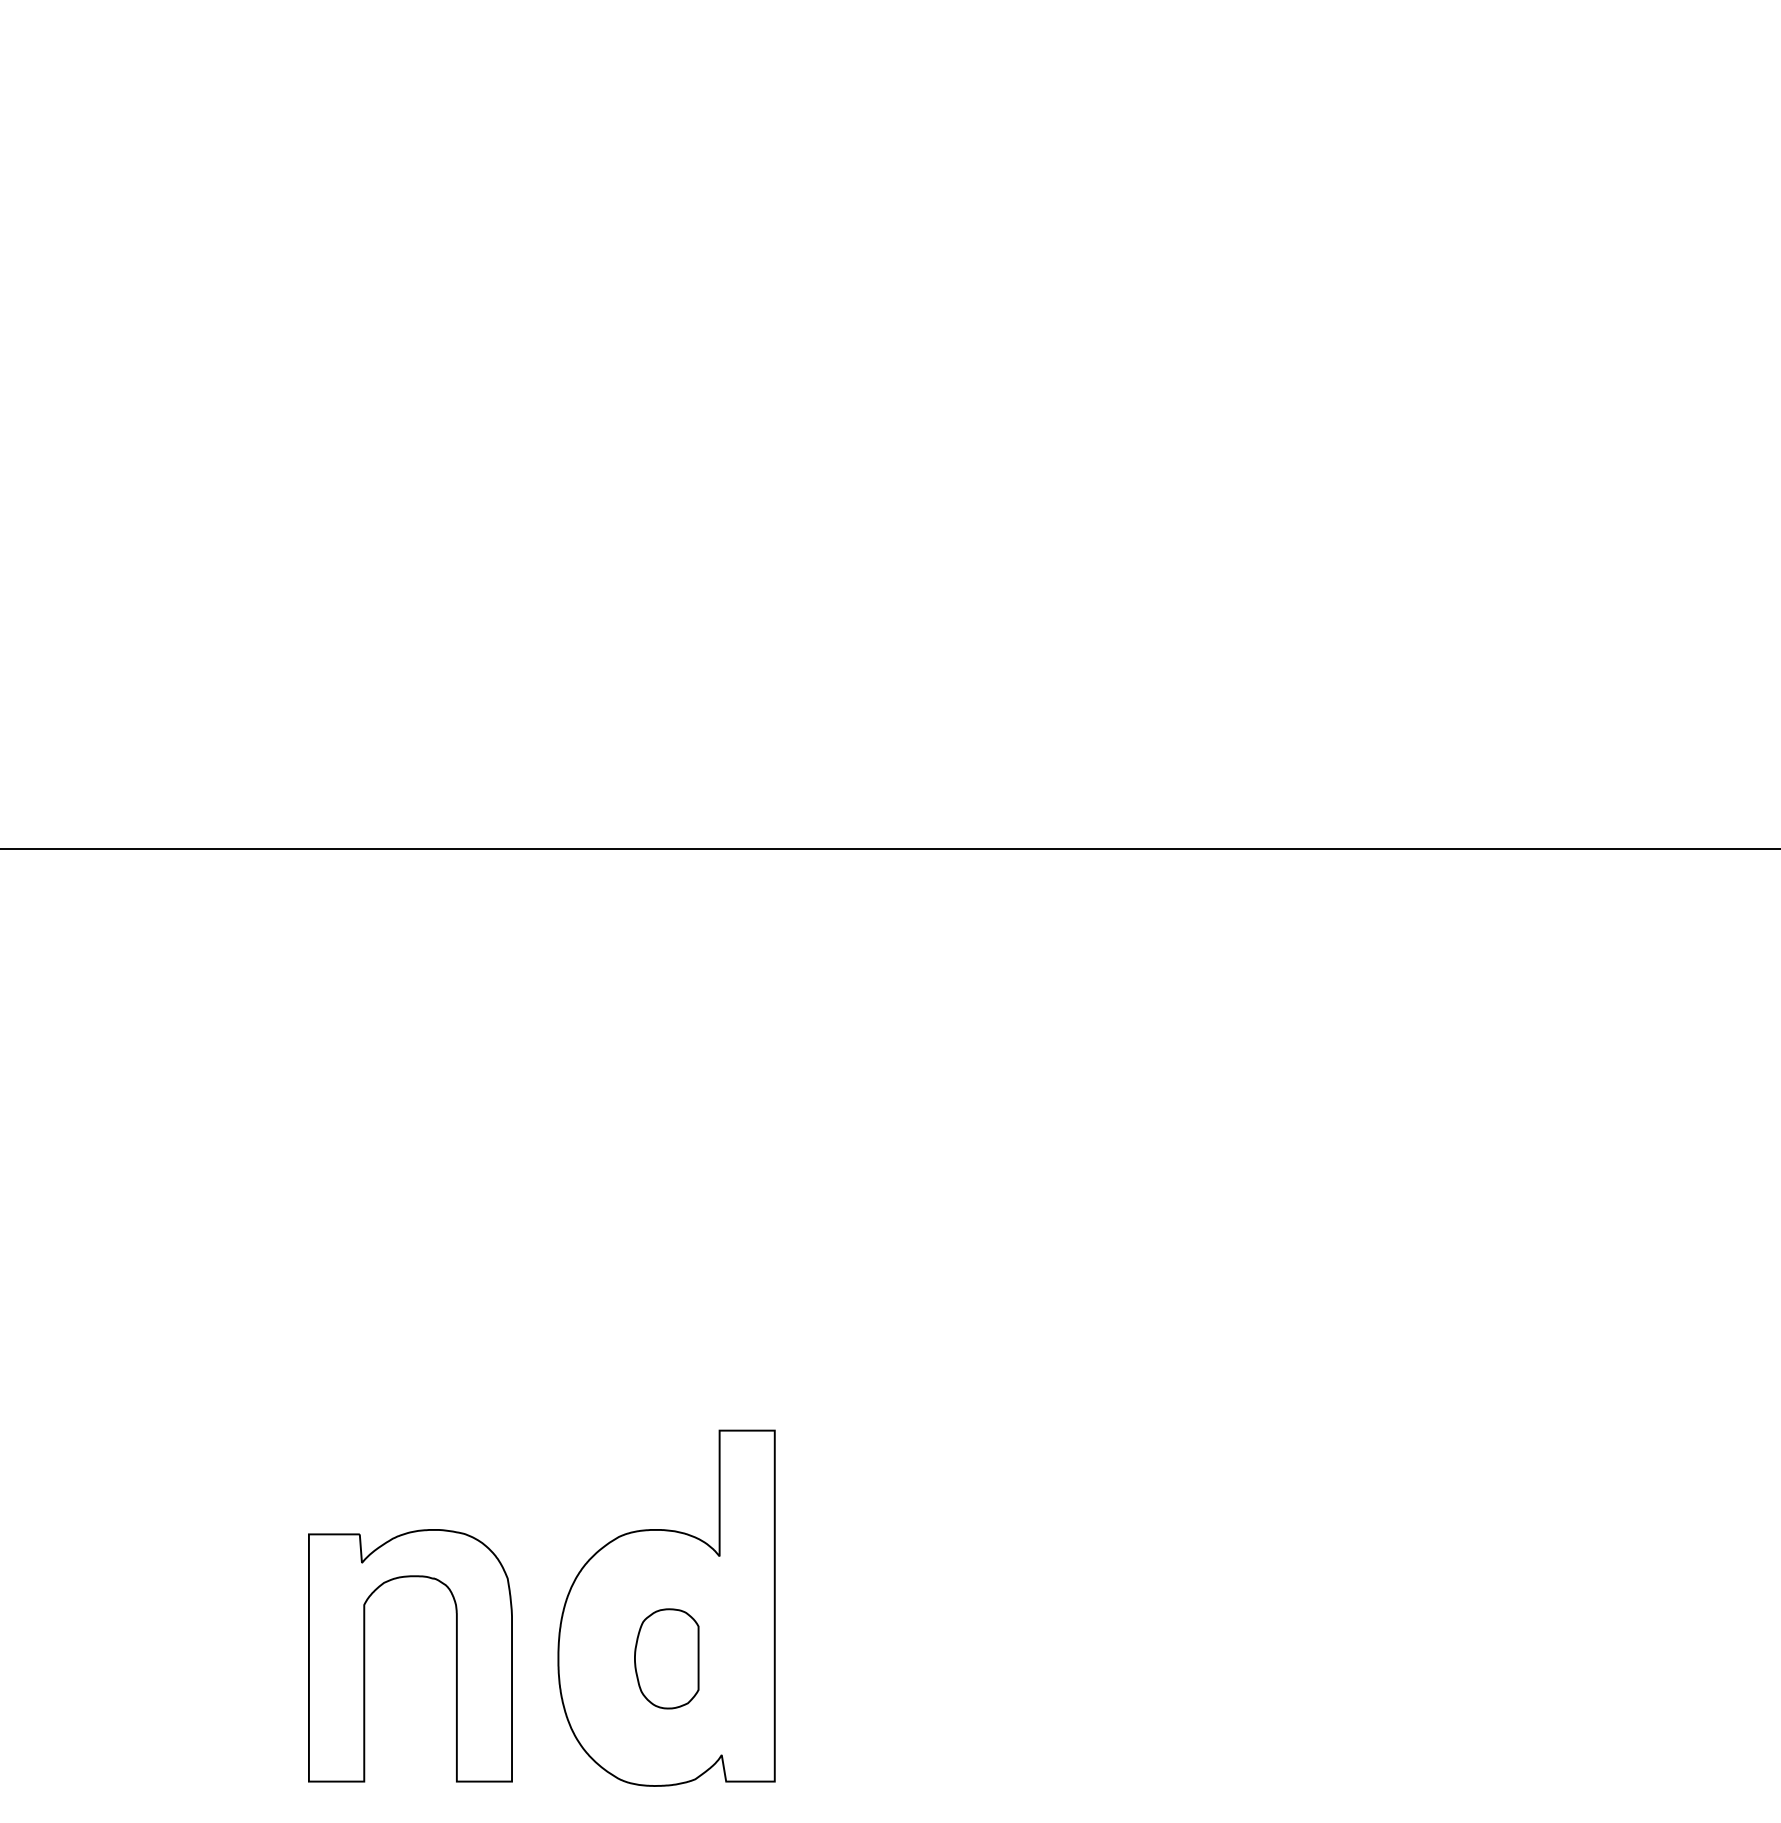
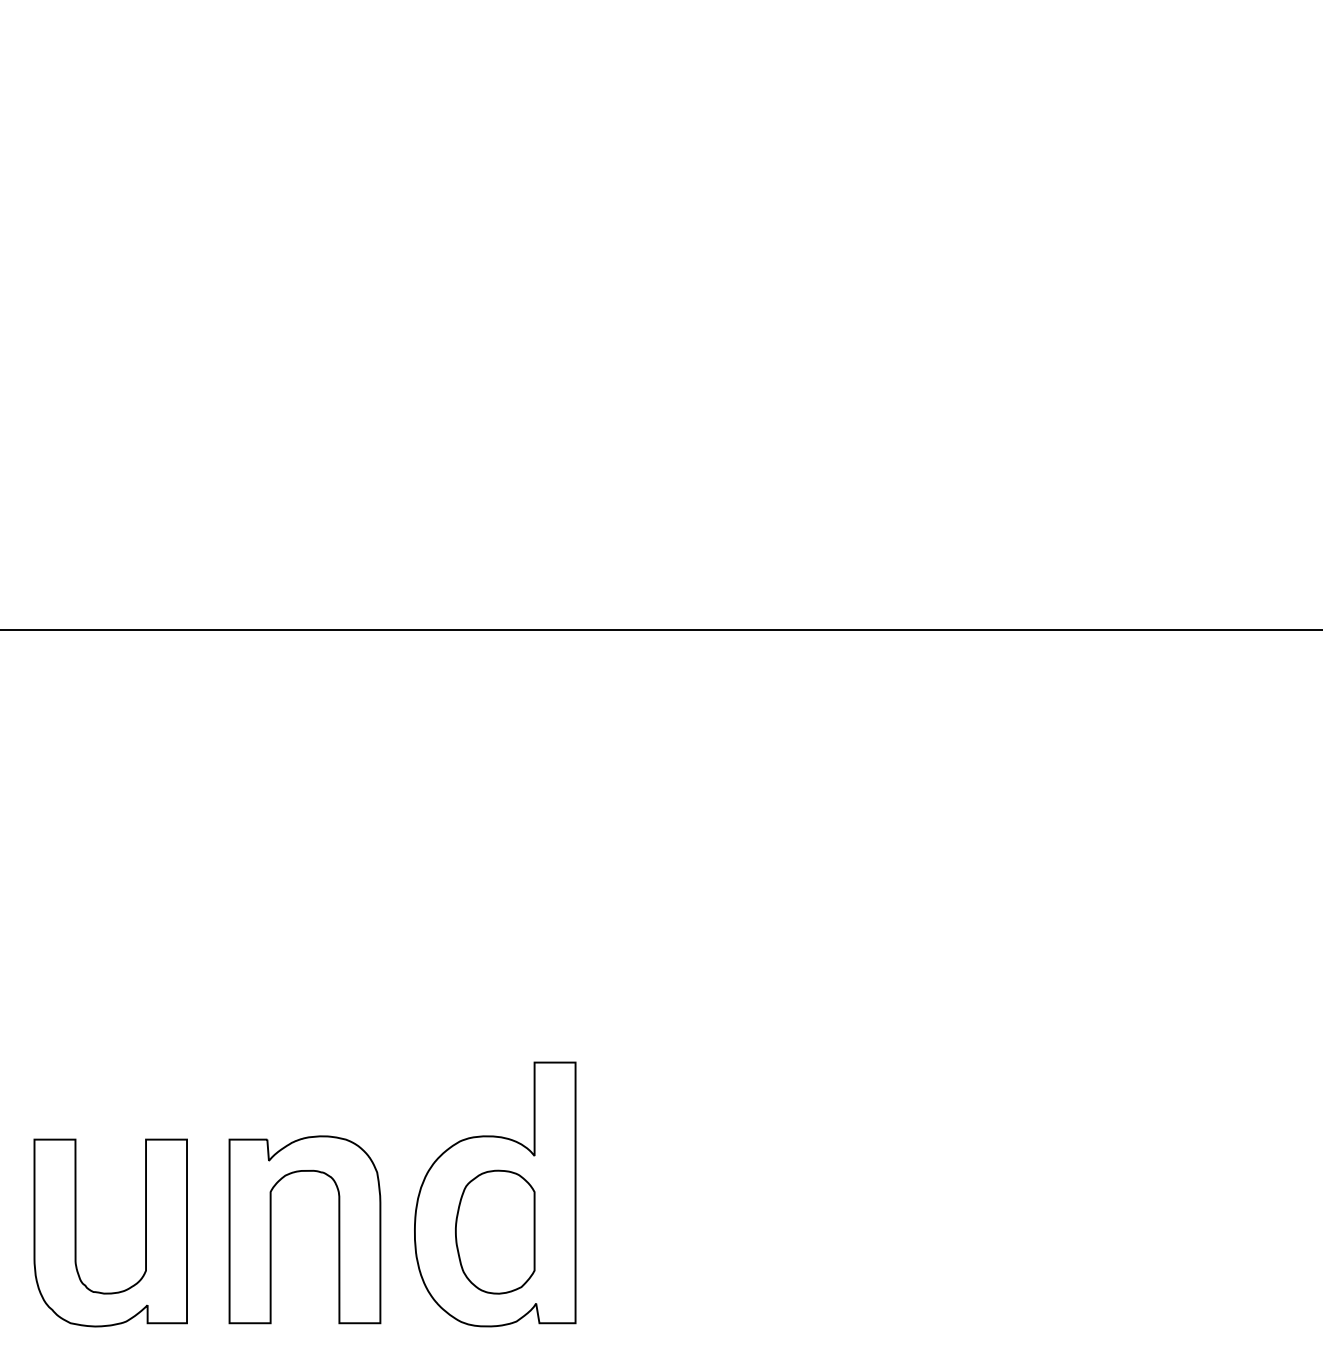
part: (666, 1658) -> (495, 1231), size x1.67
part: (102, 1659) -> (76, 1232), added

